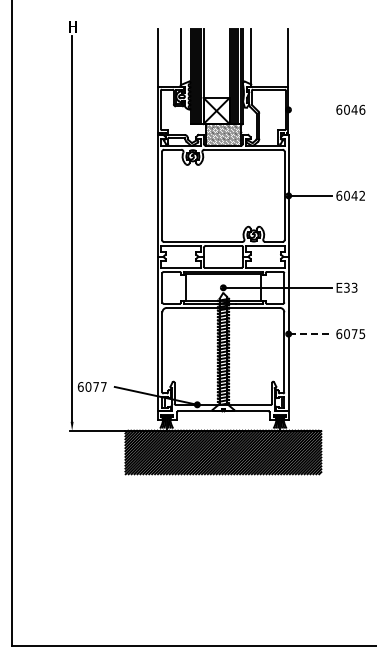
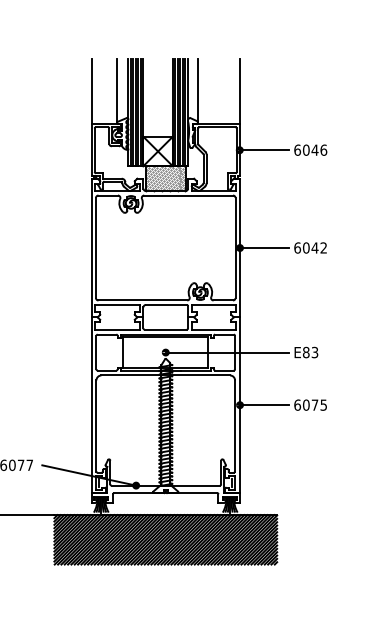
line: (310, 109) -> (264, 149), added
text: (346, 287) -> (305, 352), E33 -> E83
line: (310, 334) -> (264, 405), dashed -> solid

